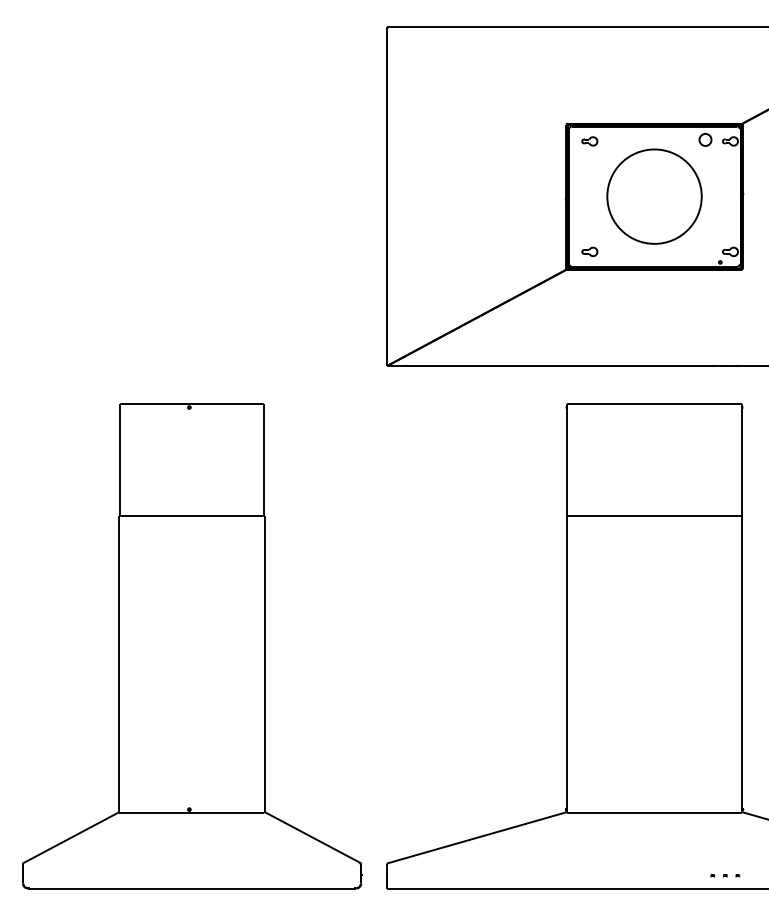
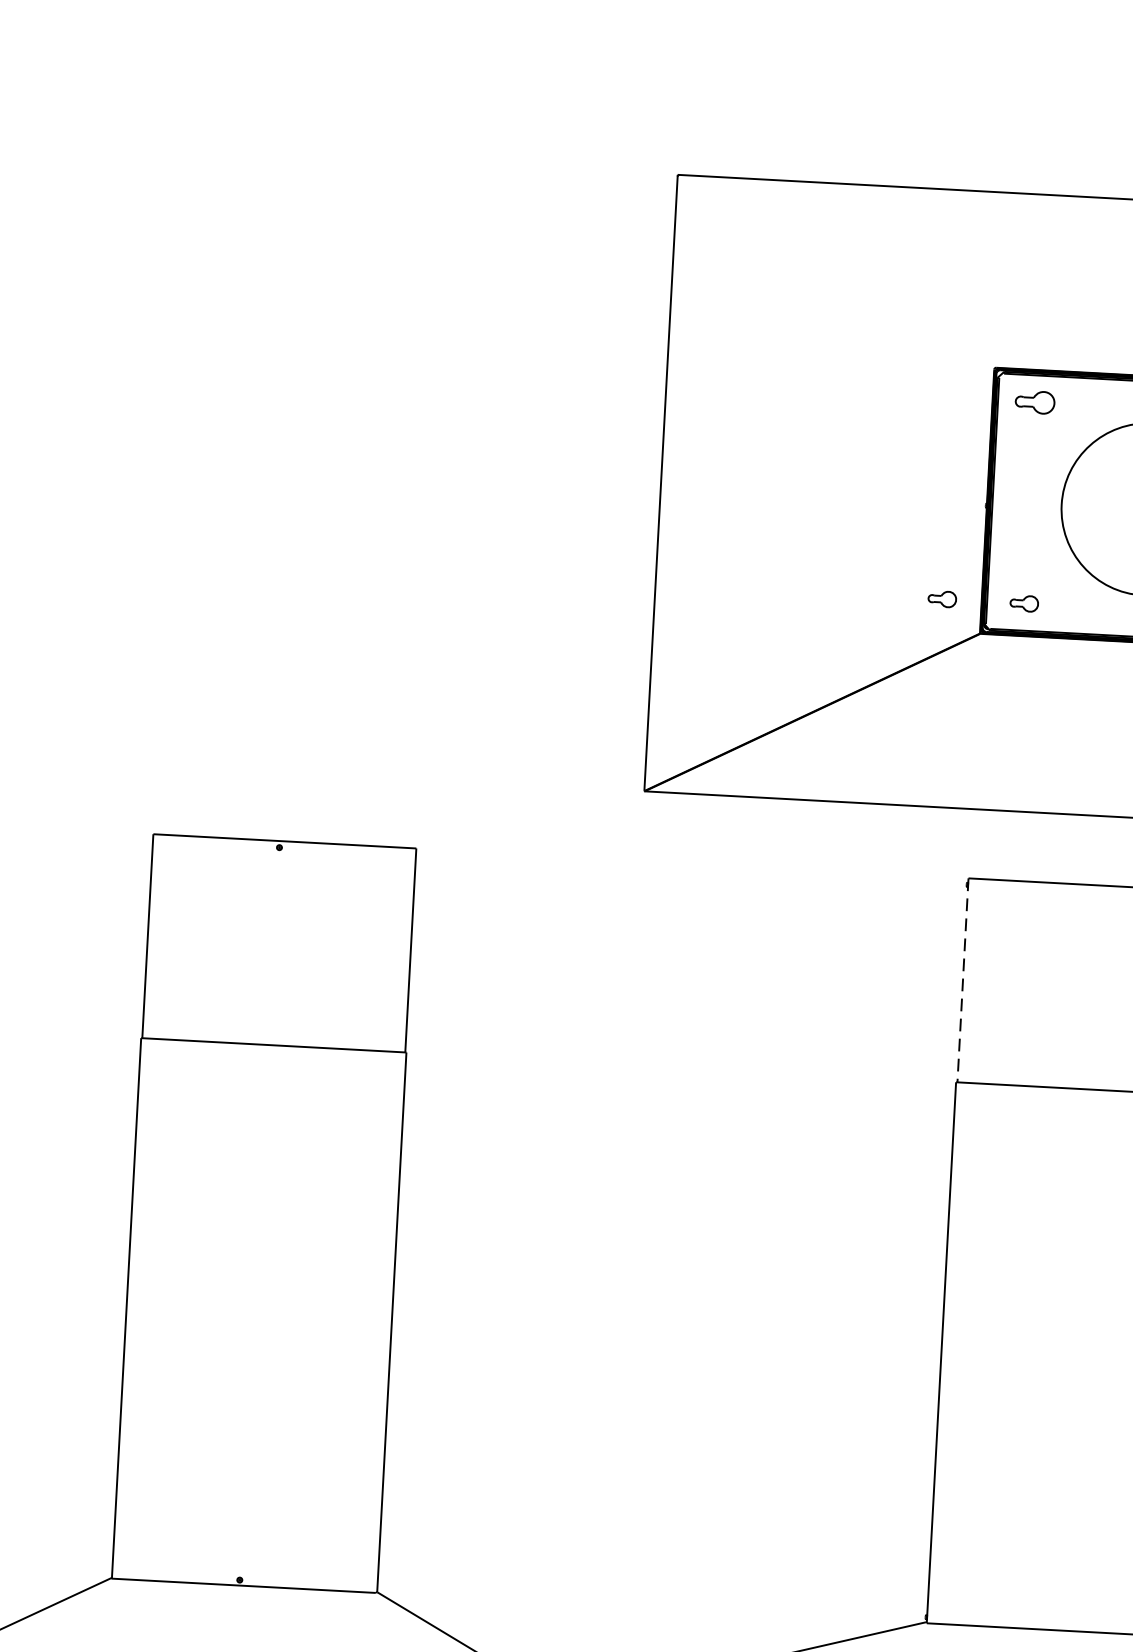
part: (589, 141) -> (1034, 402), size x1.4
part: (544, 251) -> (941, 598), added
line: (567, 459) -> (963, 979), solid -> dashed

